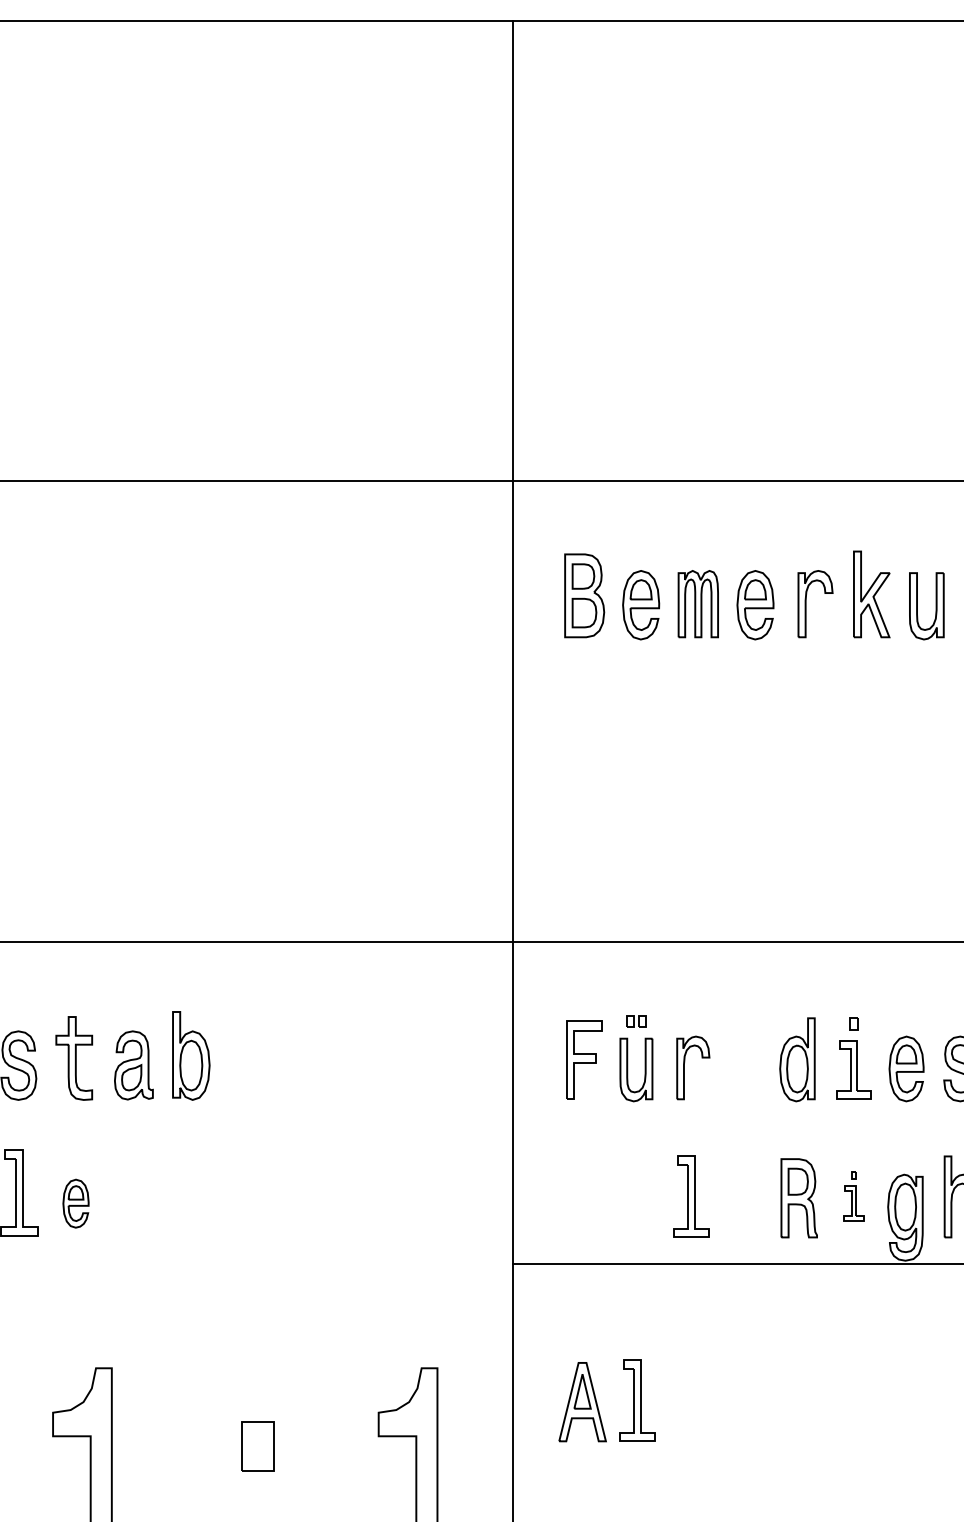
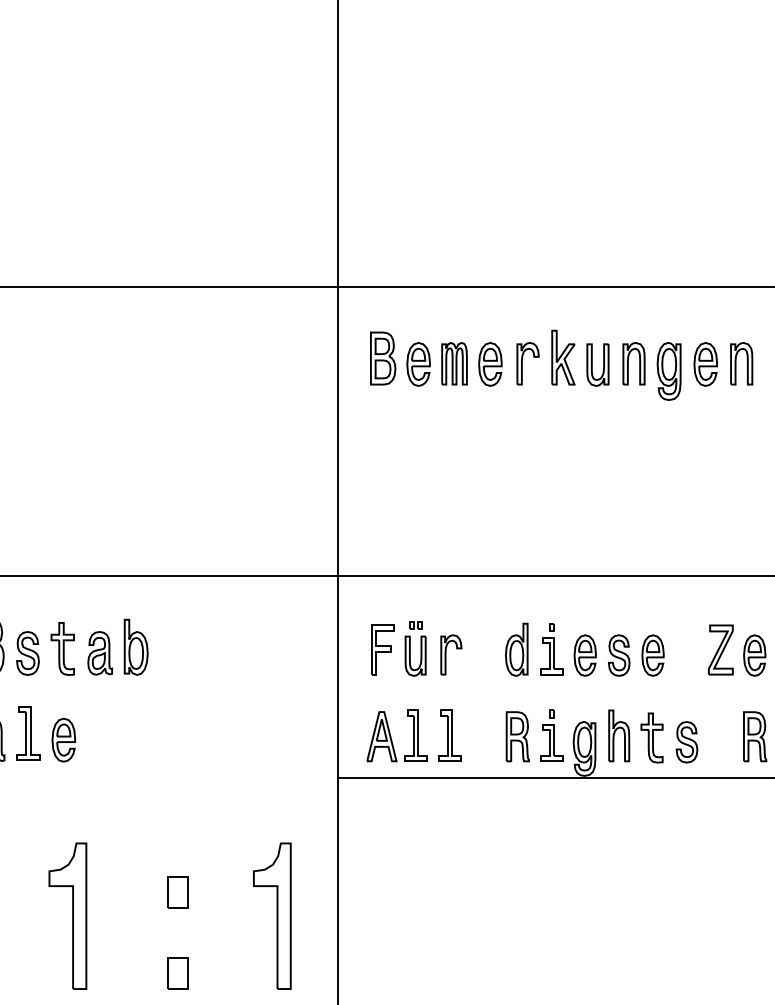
part: (852, 1196) -> (551, 735), size x1.67
part: (75, 1202) -> (63, 739), size x1.43
part: (605, 1400) -> (396, 735), moved

